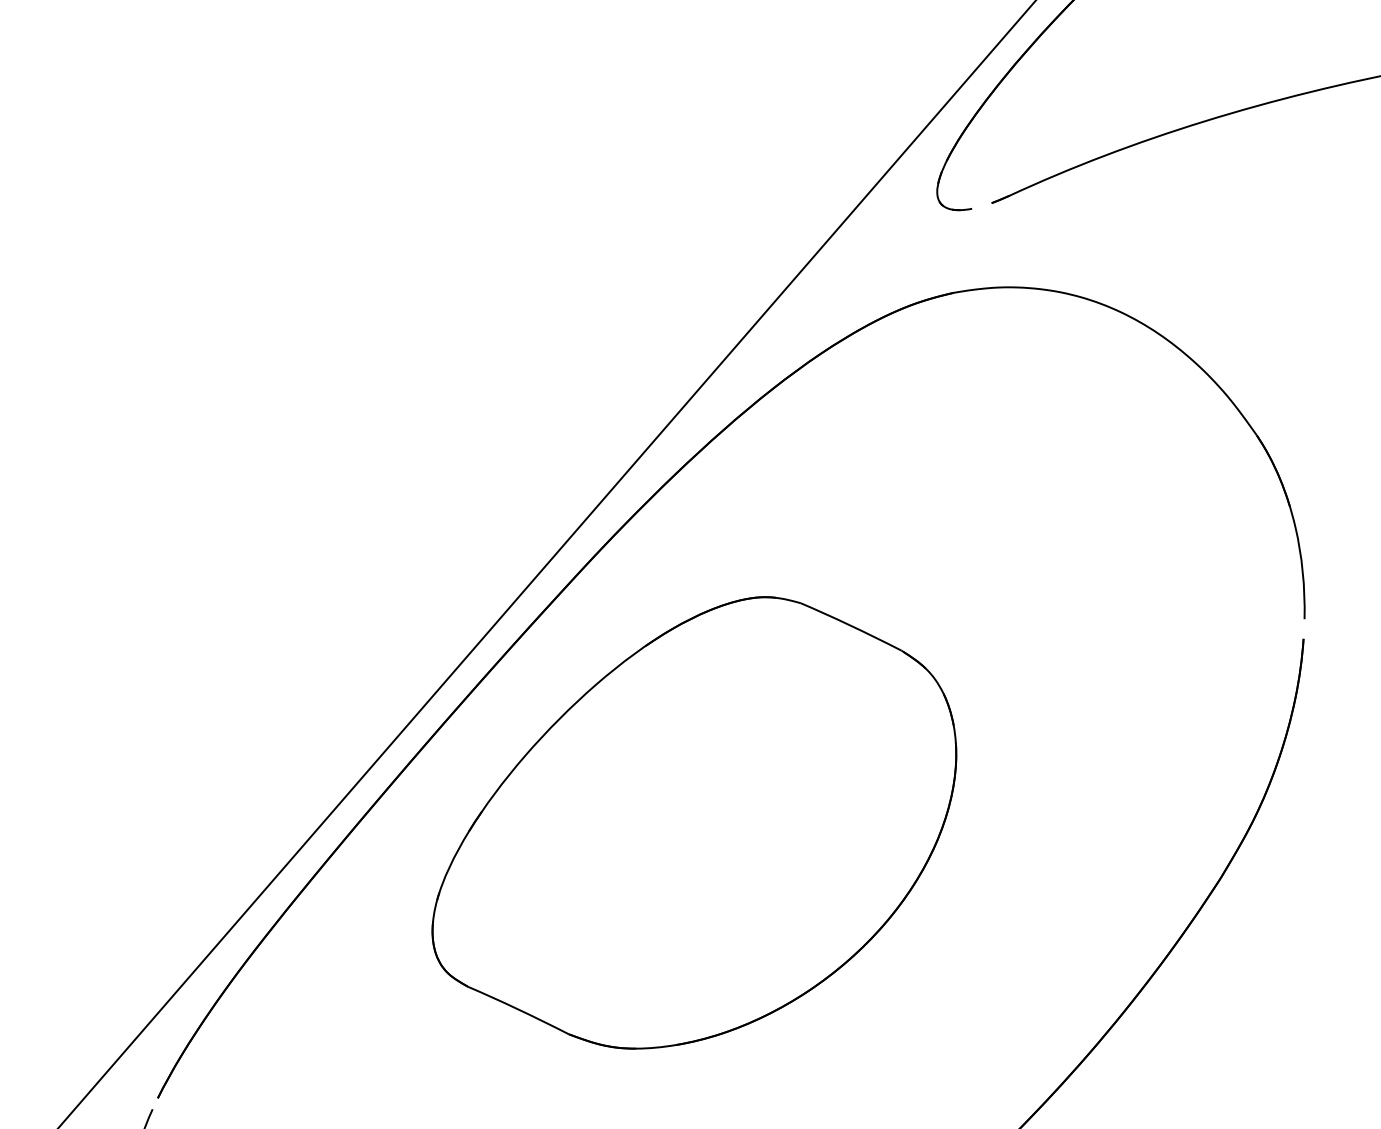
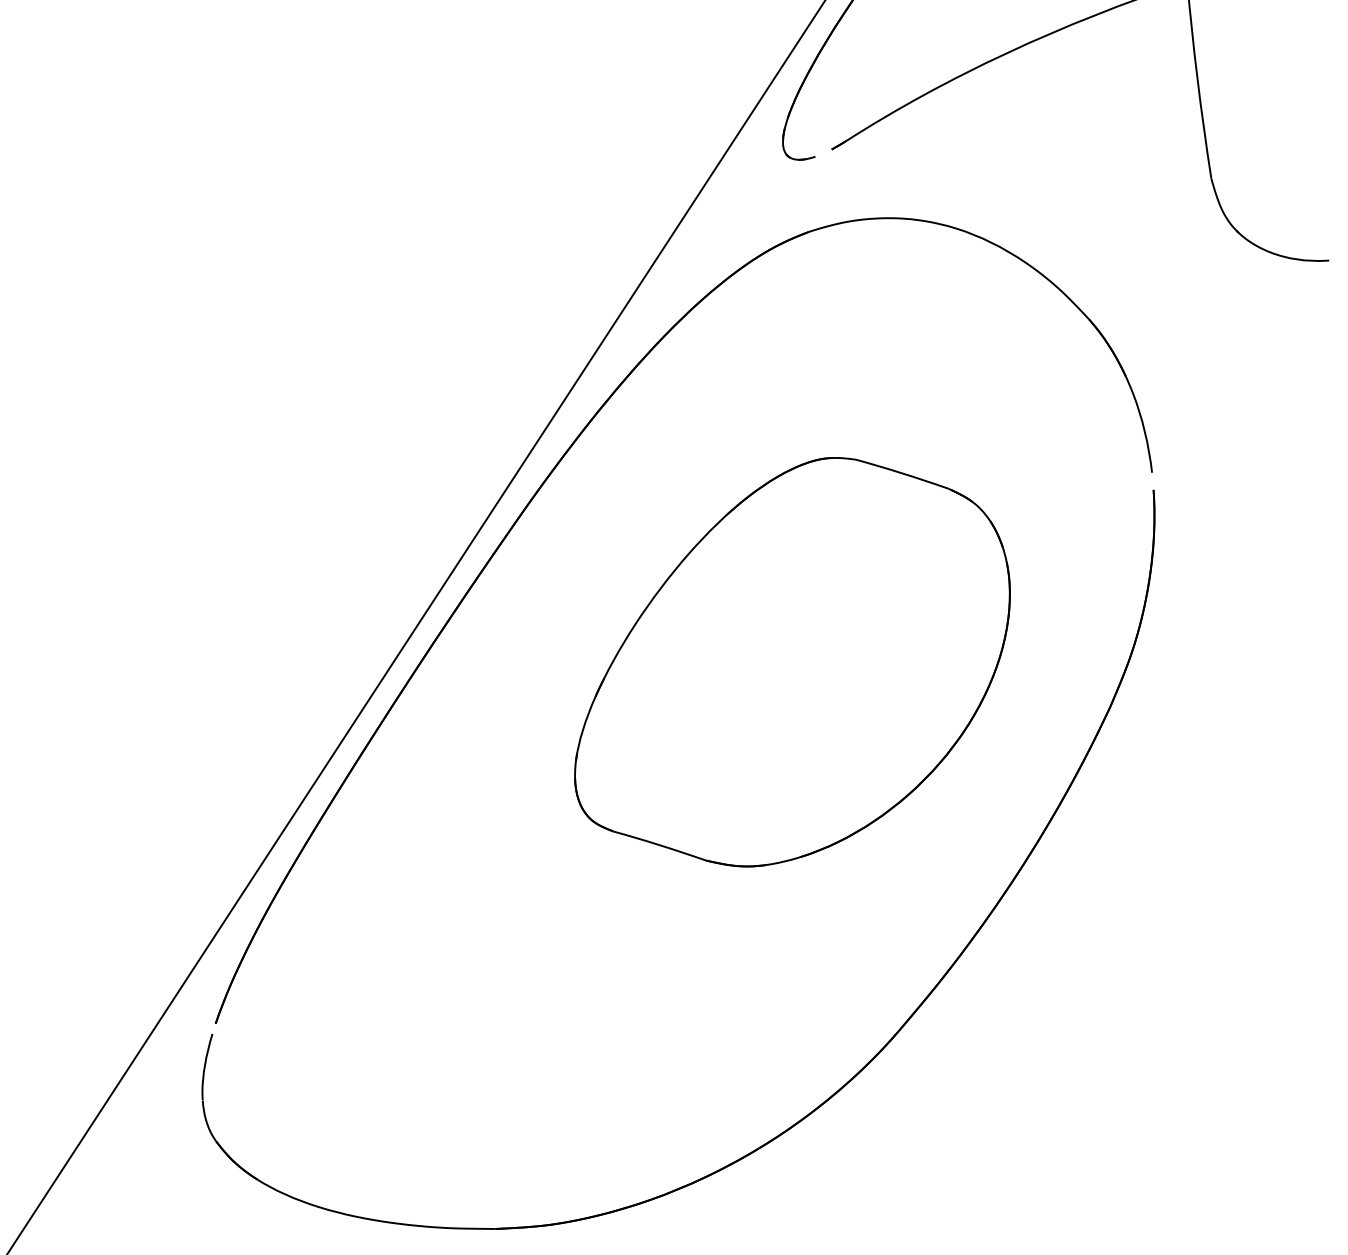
part: (697, 823) -> (792, 662), moved

